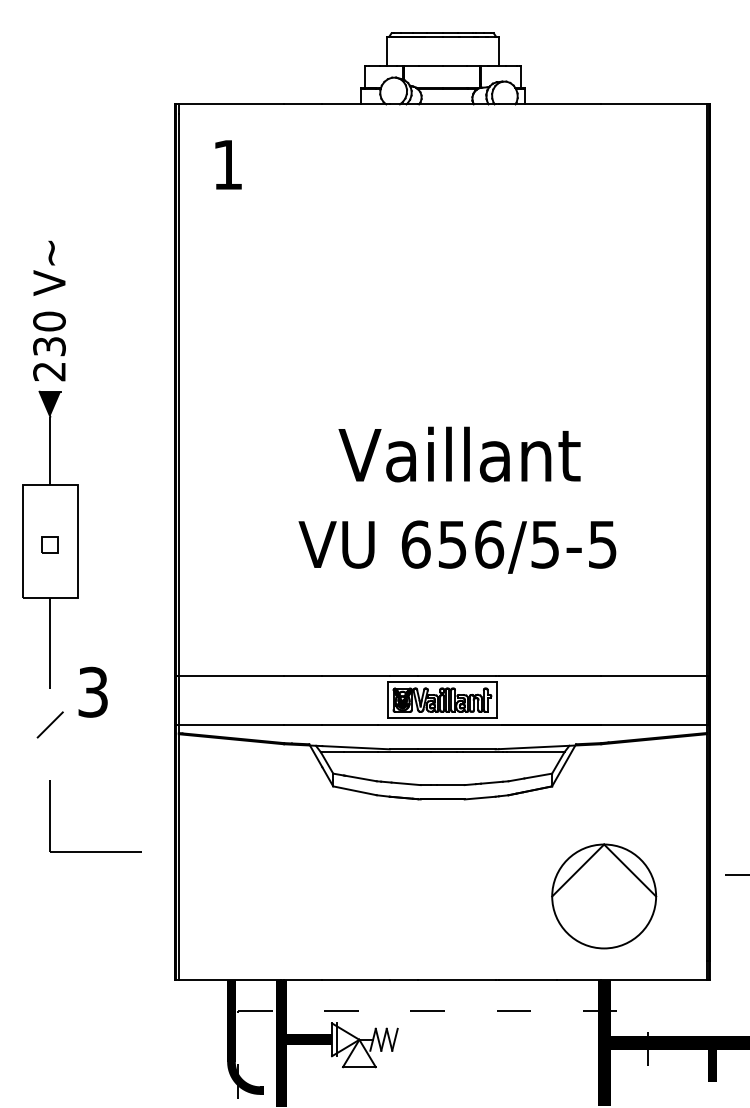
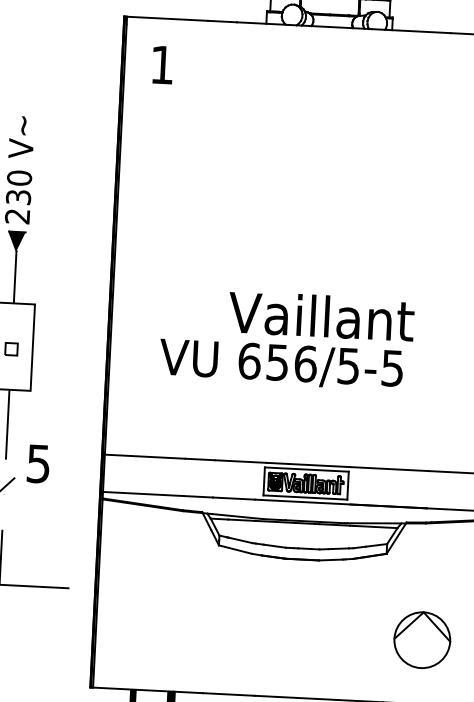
text: (459, 454) -> (321, 316), moved
text: (457, 546) -> (281, 364), moved
text: (93, 691) -> (38, 463), 3 -> 5
part: (604, 896) -> (422, 640), size x0.7

